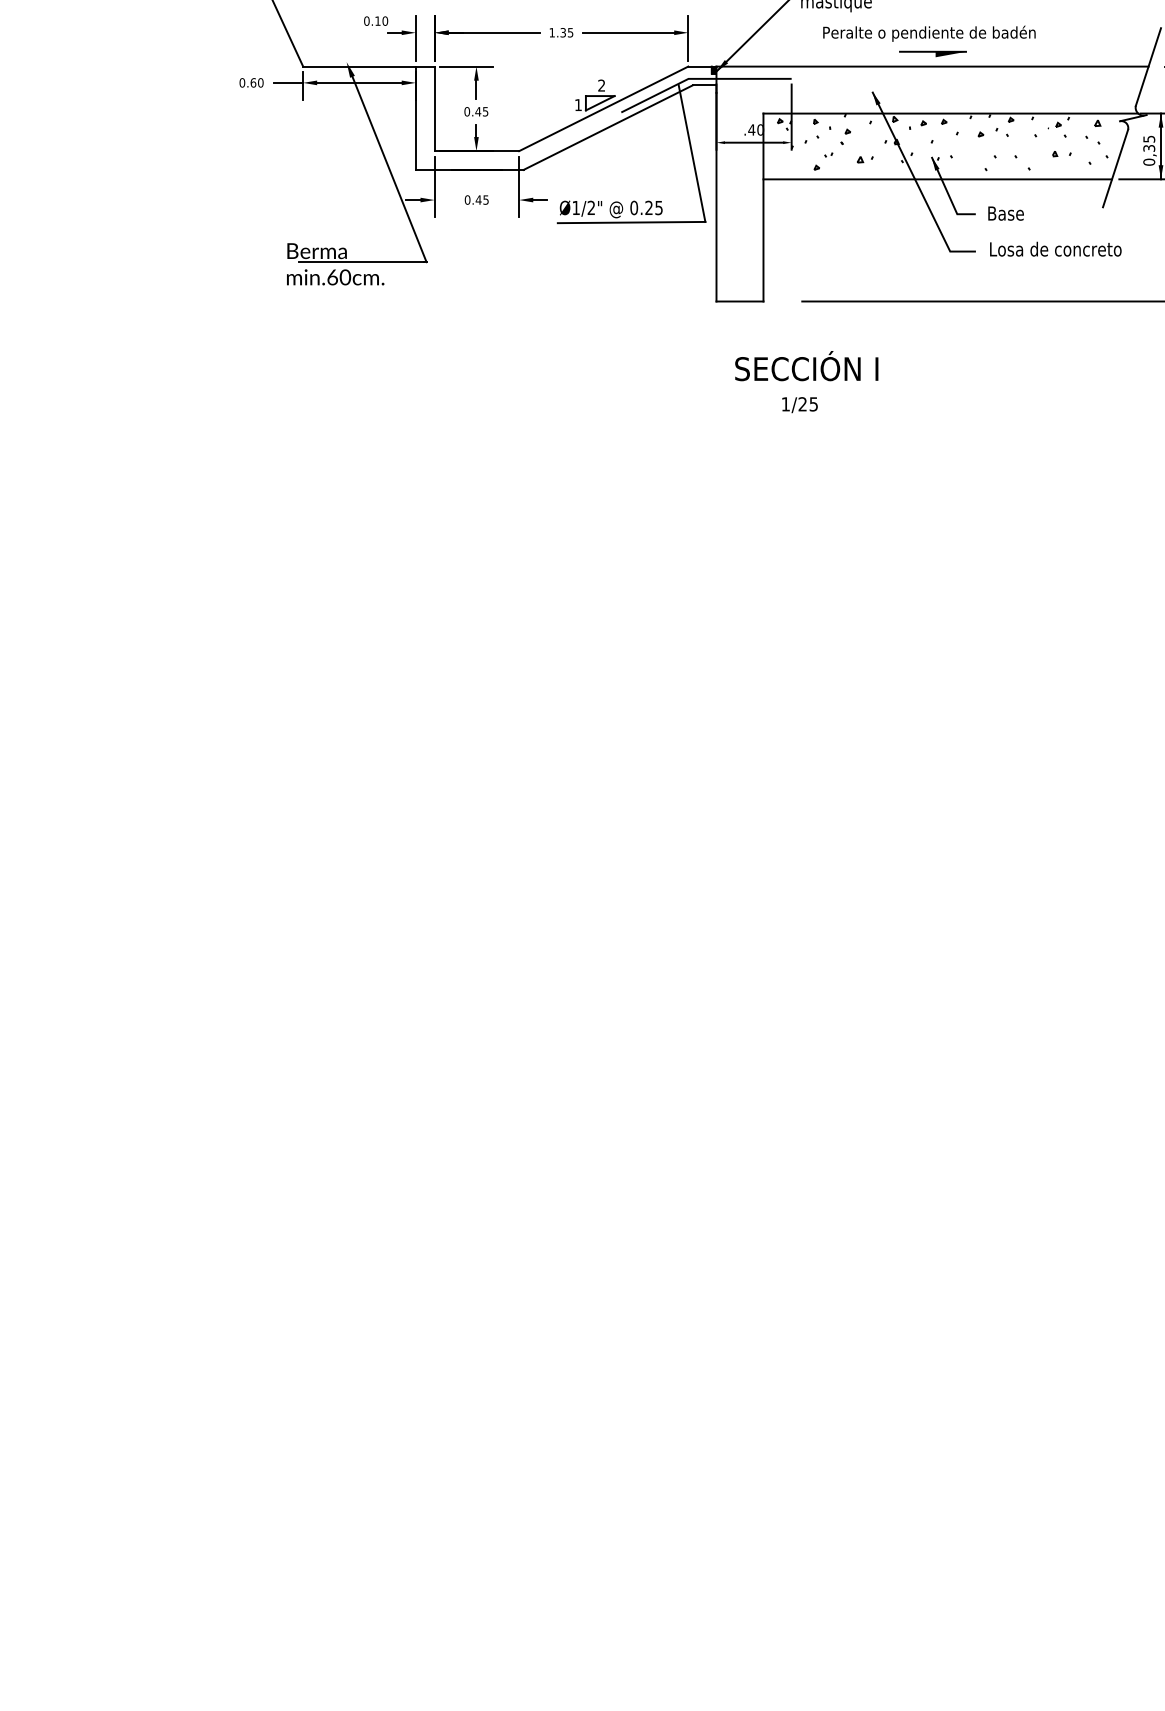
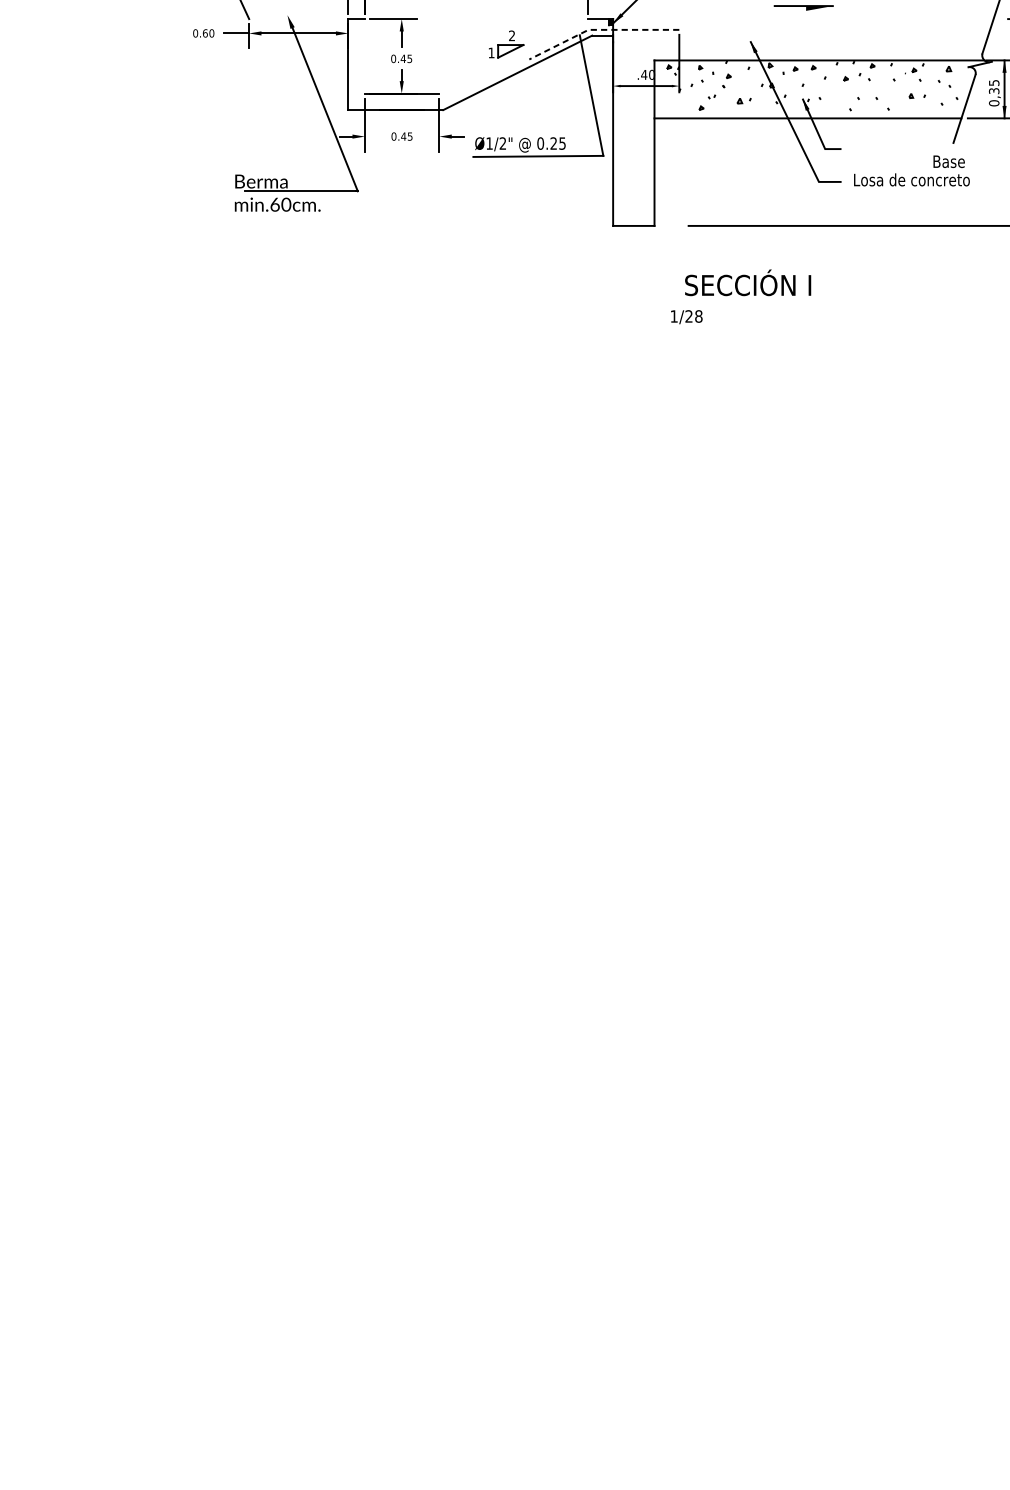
line: (359, 66) -> (298, 18), removed
line: (932, 66) -> (803, 18), removed
line: (701, 78) -> (599, 29), solid -> dashed
line: (434, 108) -> (364, 55), removed
line: (603, 108) -> (513, 55), removed
text: (1005, 213) -> (948, 161), moved
text: (806, 366) -> (747, 283), moved
text: (813, 404) -> (698, 316), 1/25 -> 1/28

